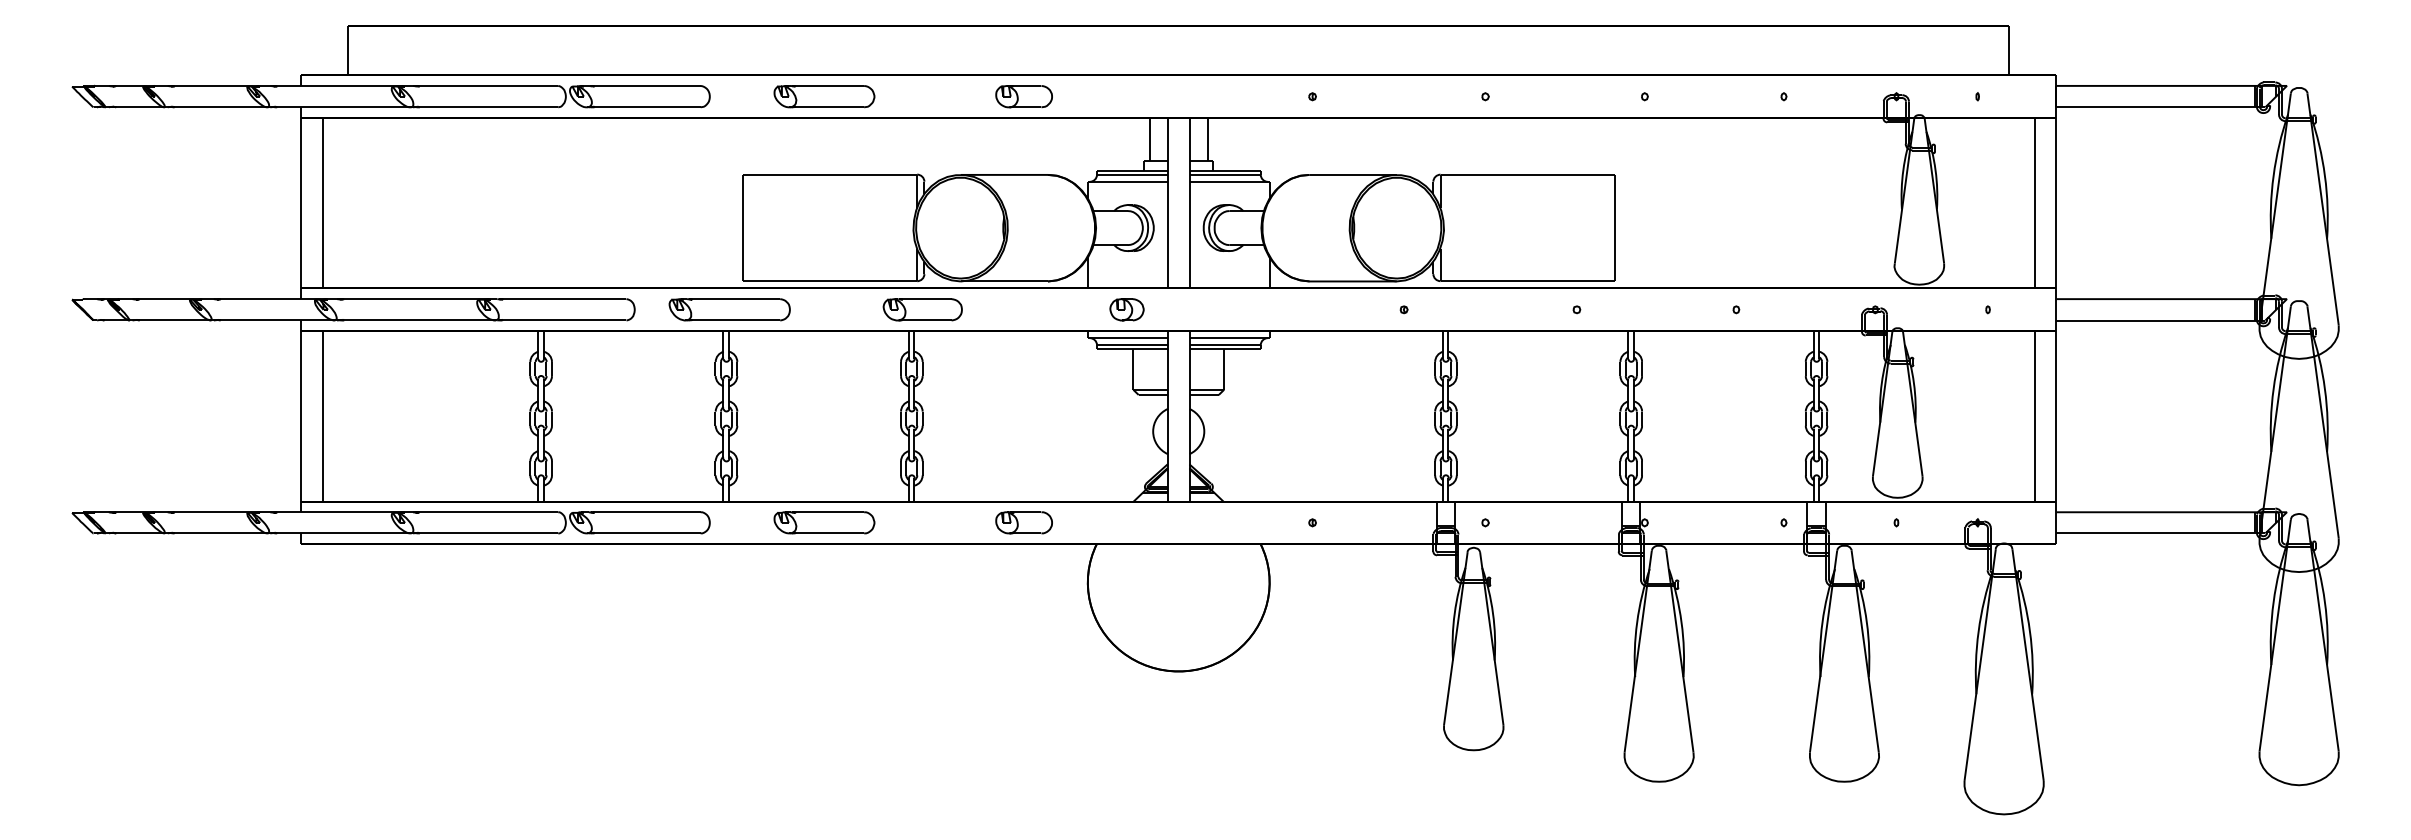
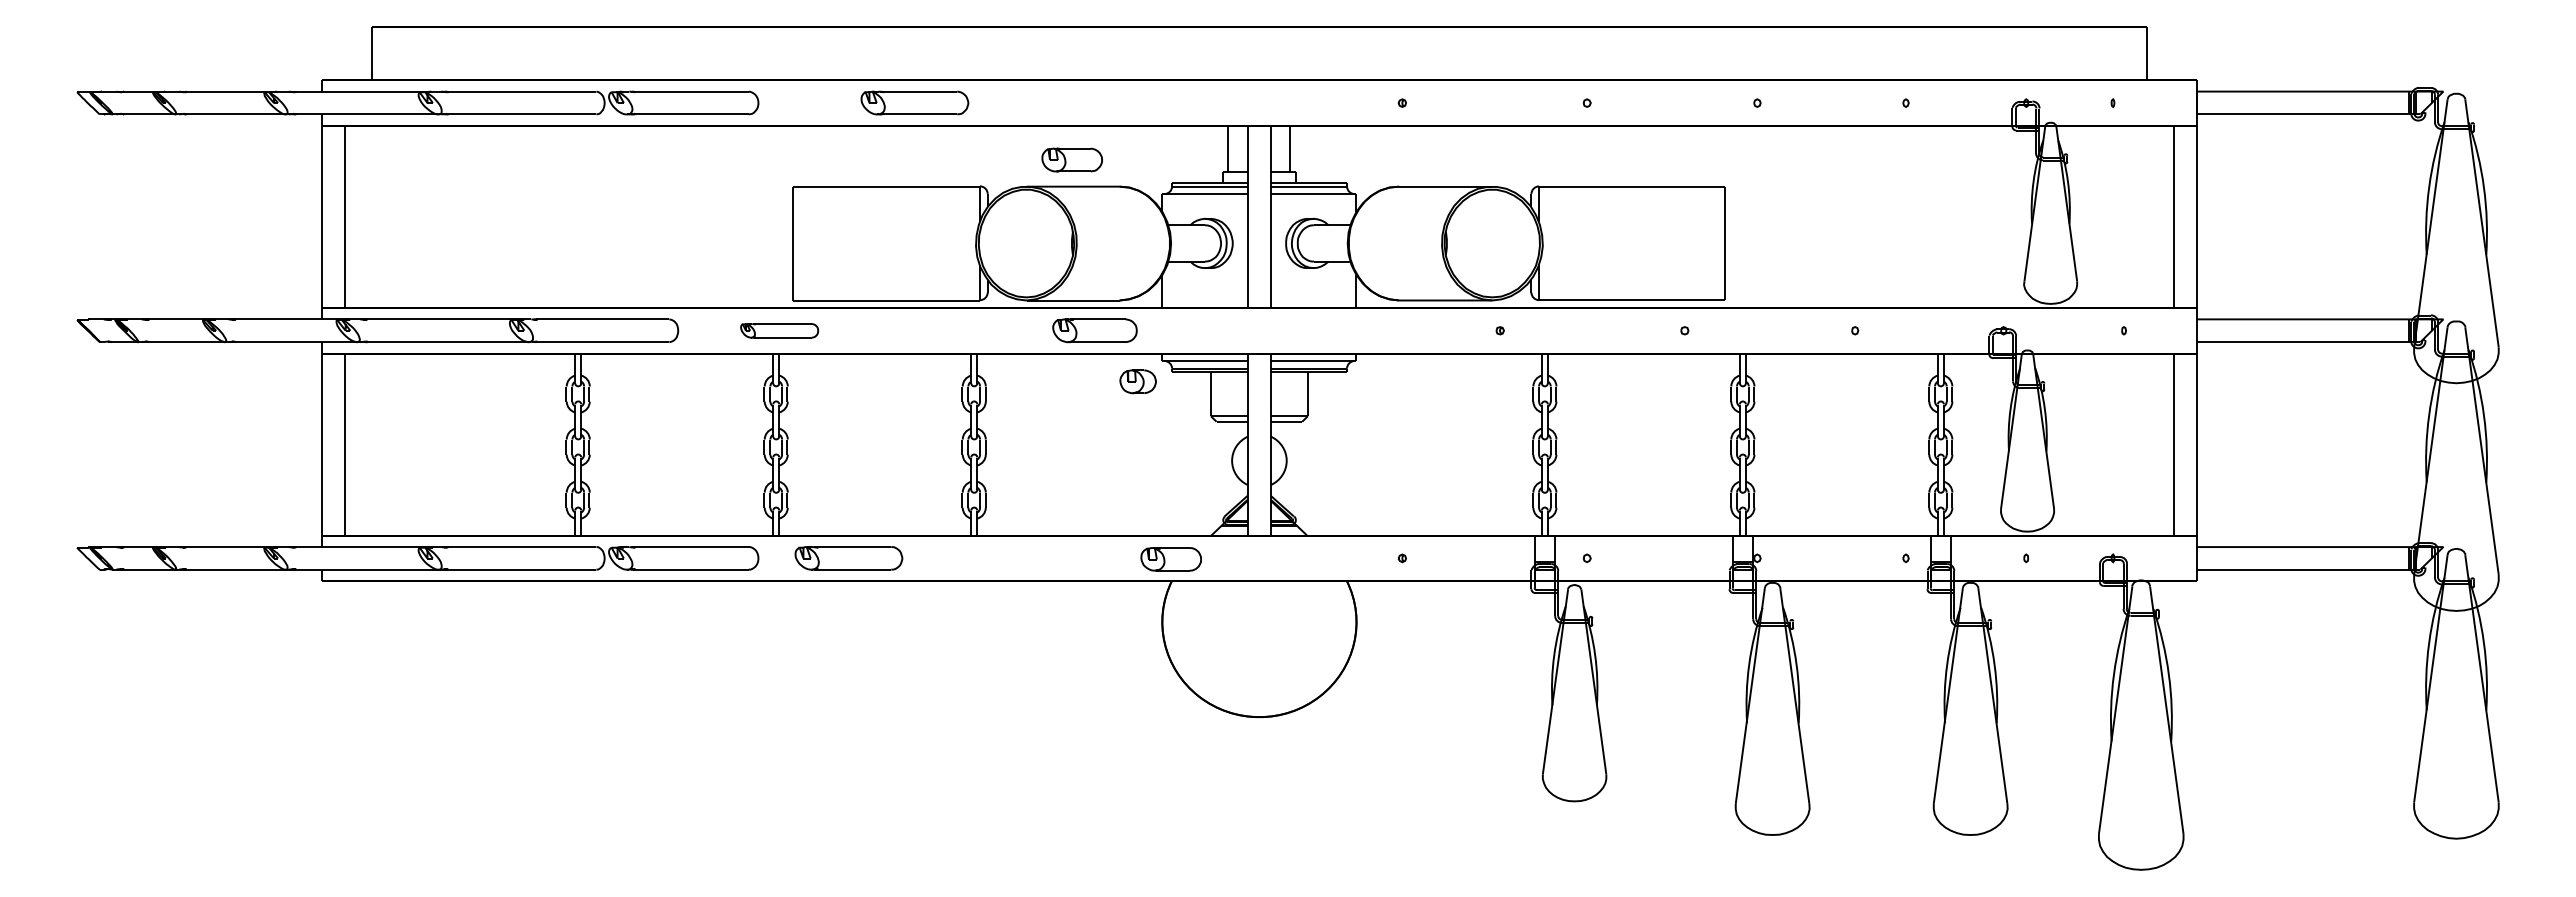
part: (824, 96) -> (914, 102), moved
part: (1023, 96) -> (1071, 159), moved
part: (729, 309) -> (779, 330), size x0.6
part: (922, 309) -> (1094, 330), moved
part: (1126, 309) -> (1137, 381), moved
part: (824, 522) -> (848, 558), moved
part: (1023, 522) -> (1170, 559), moved

